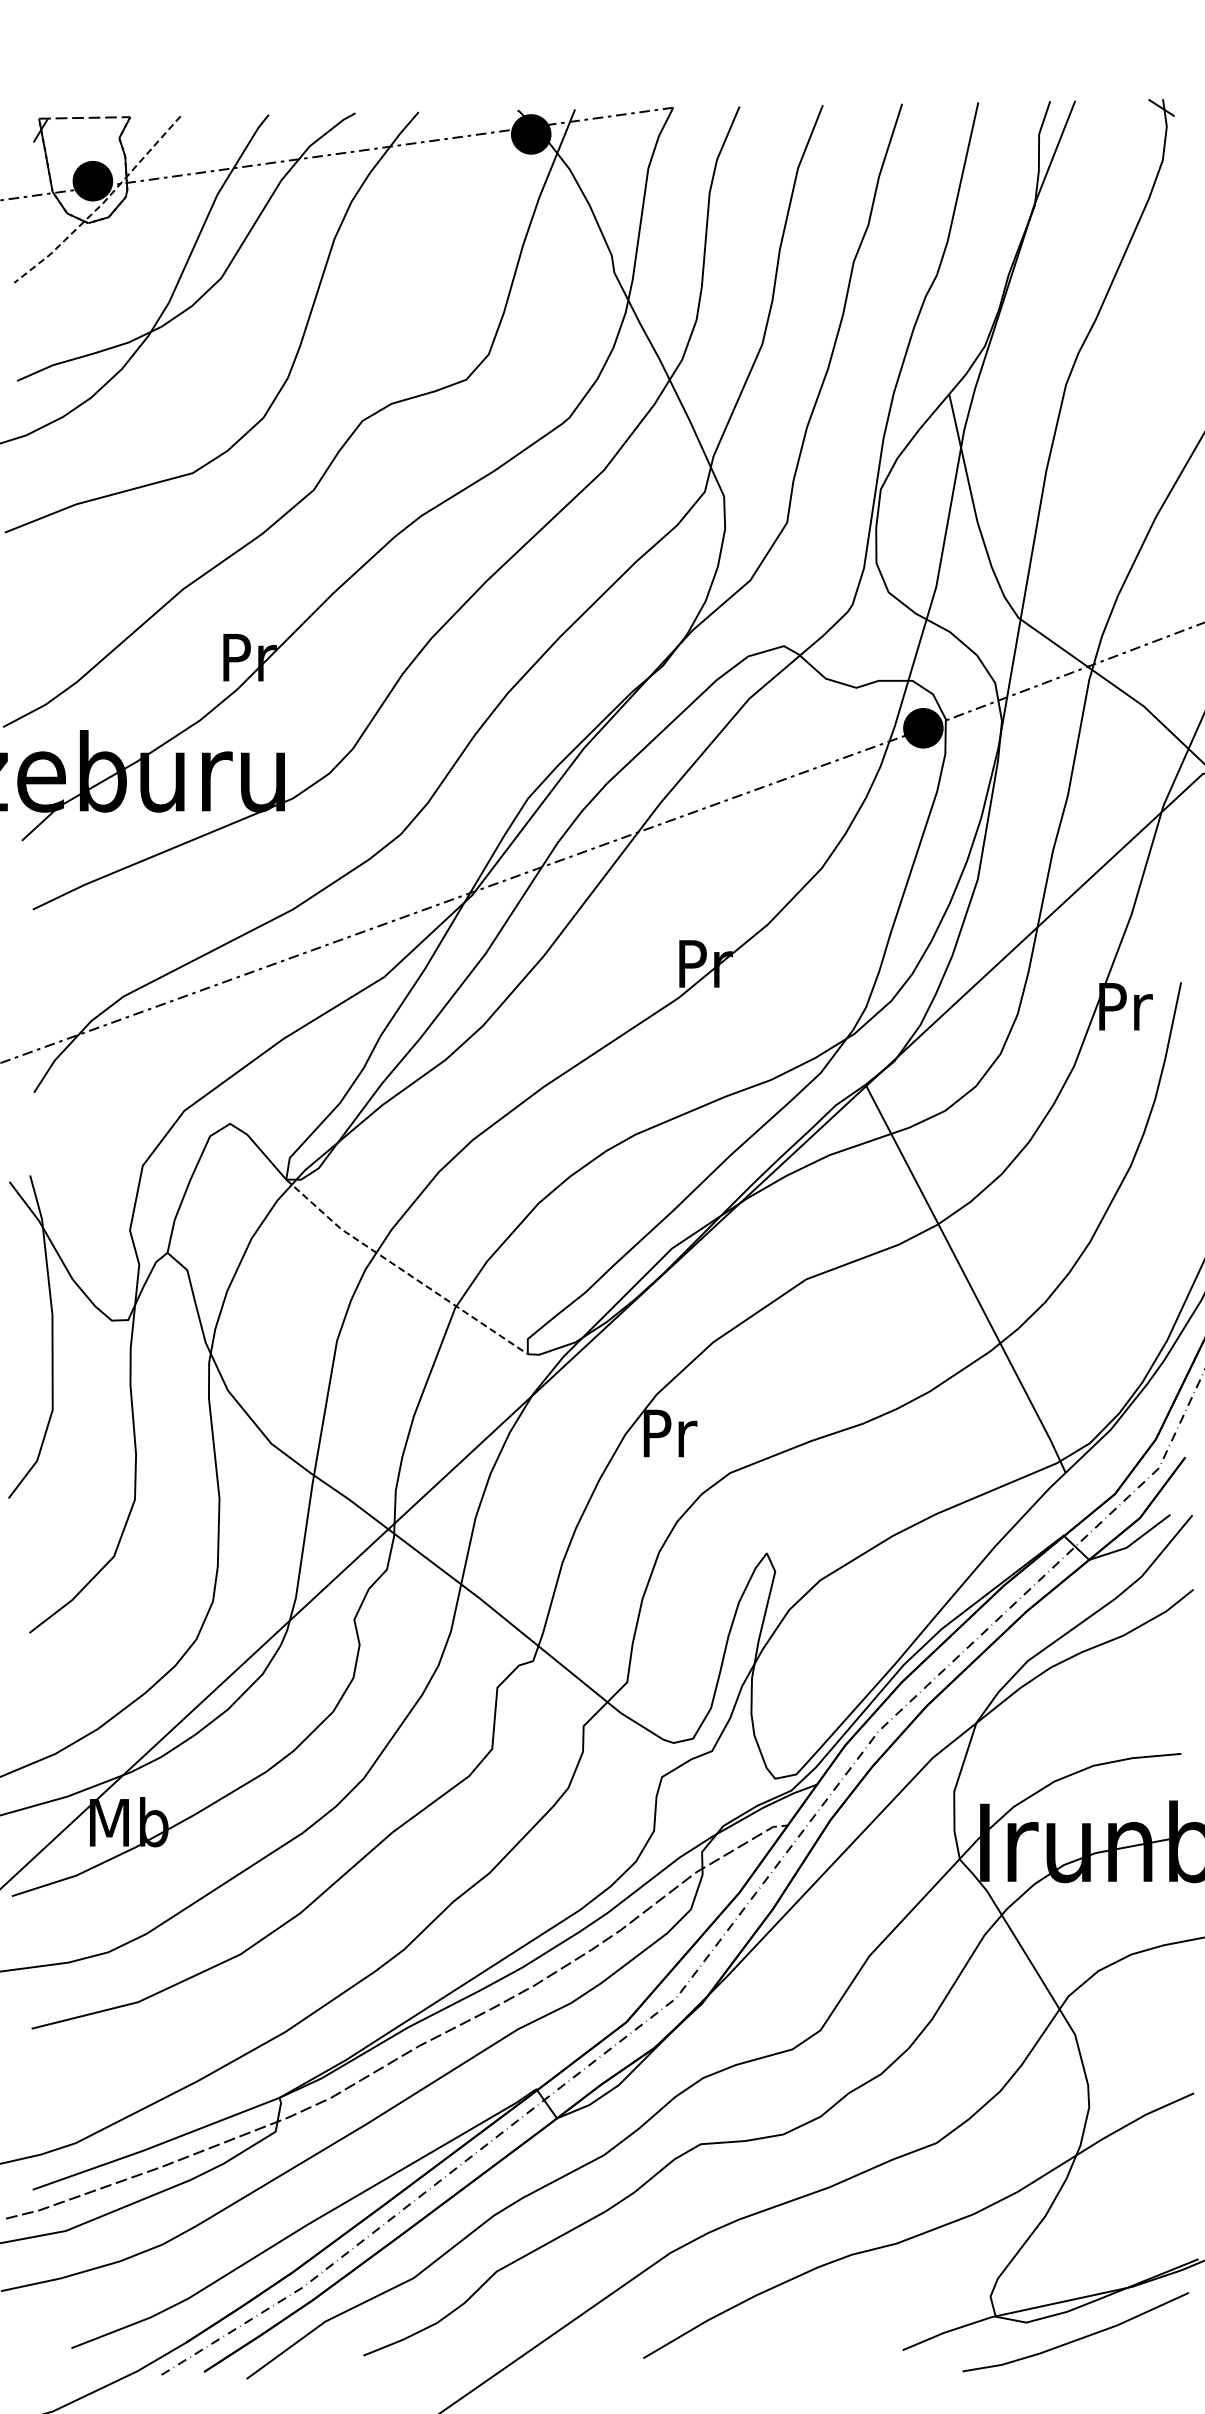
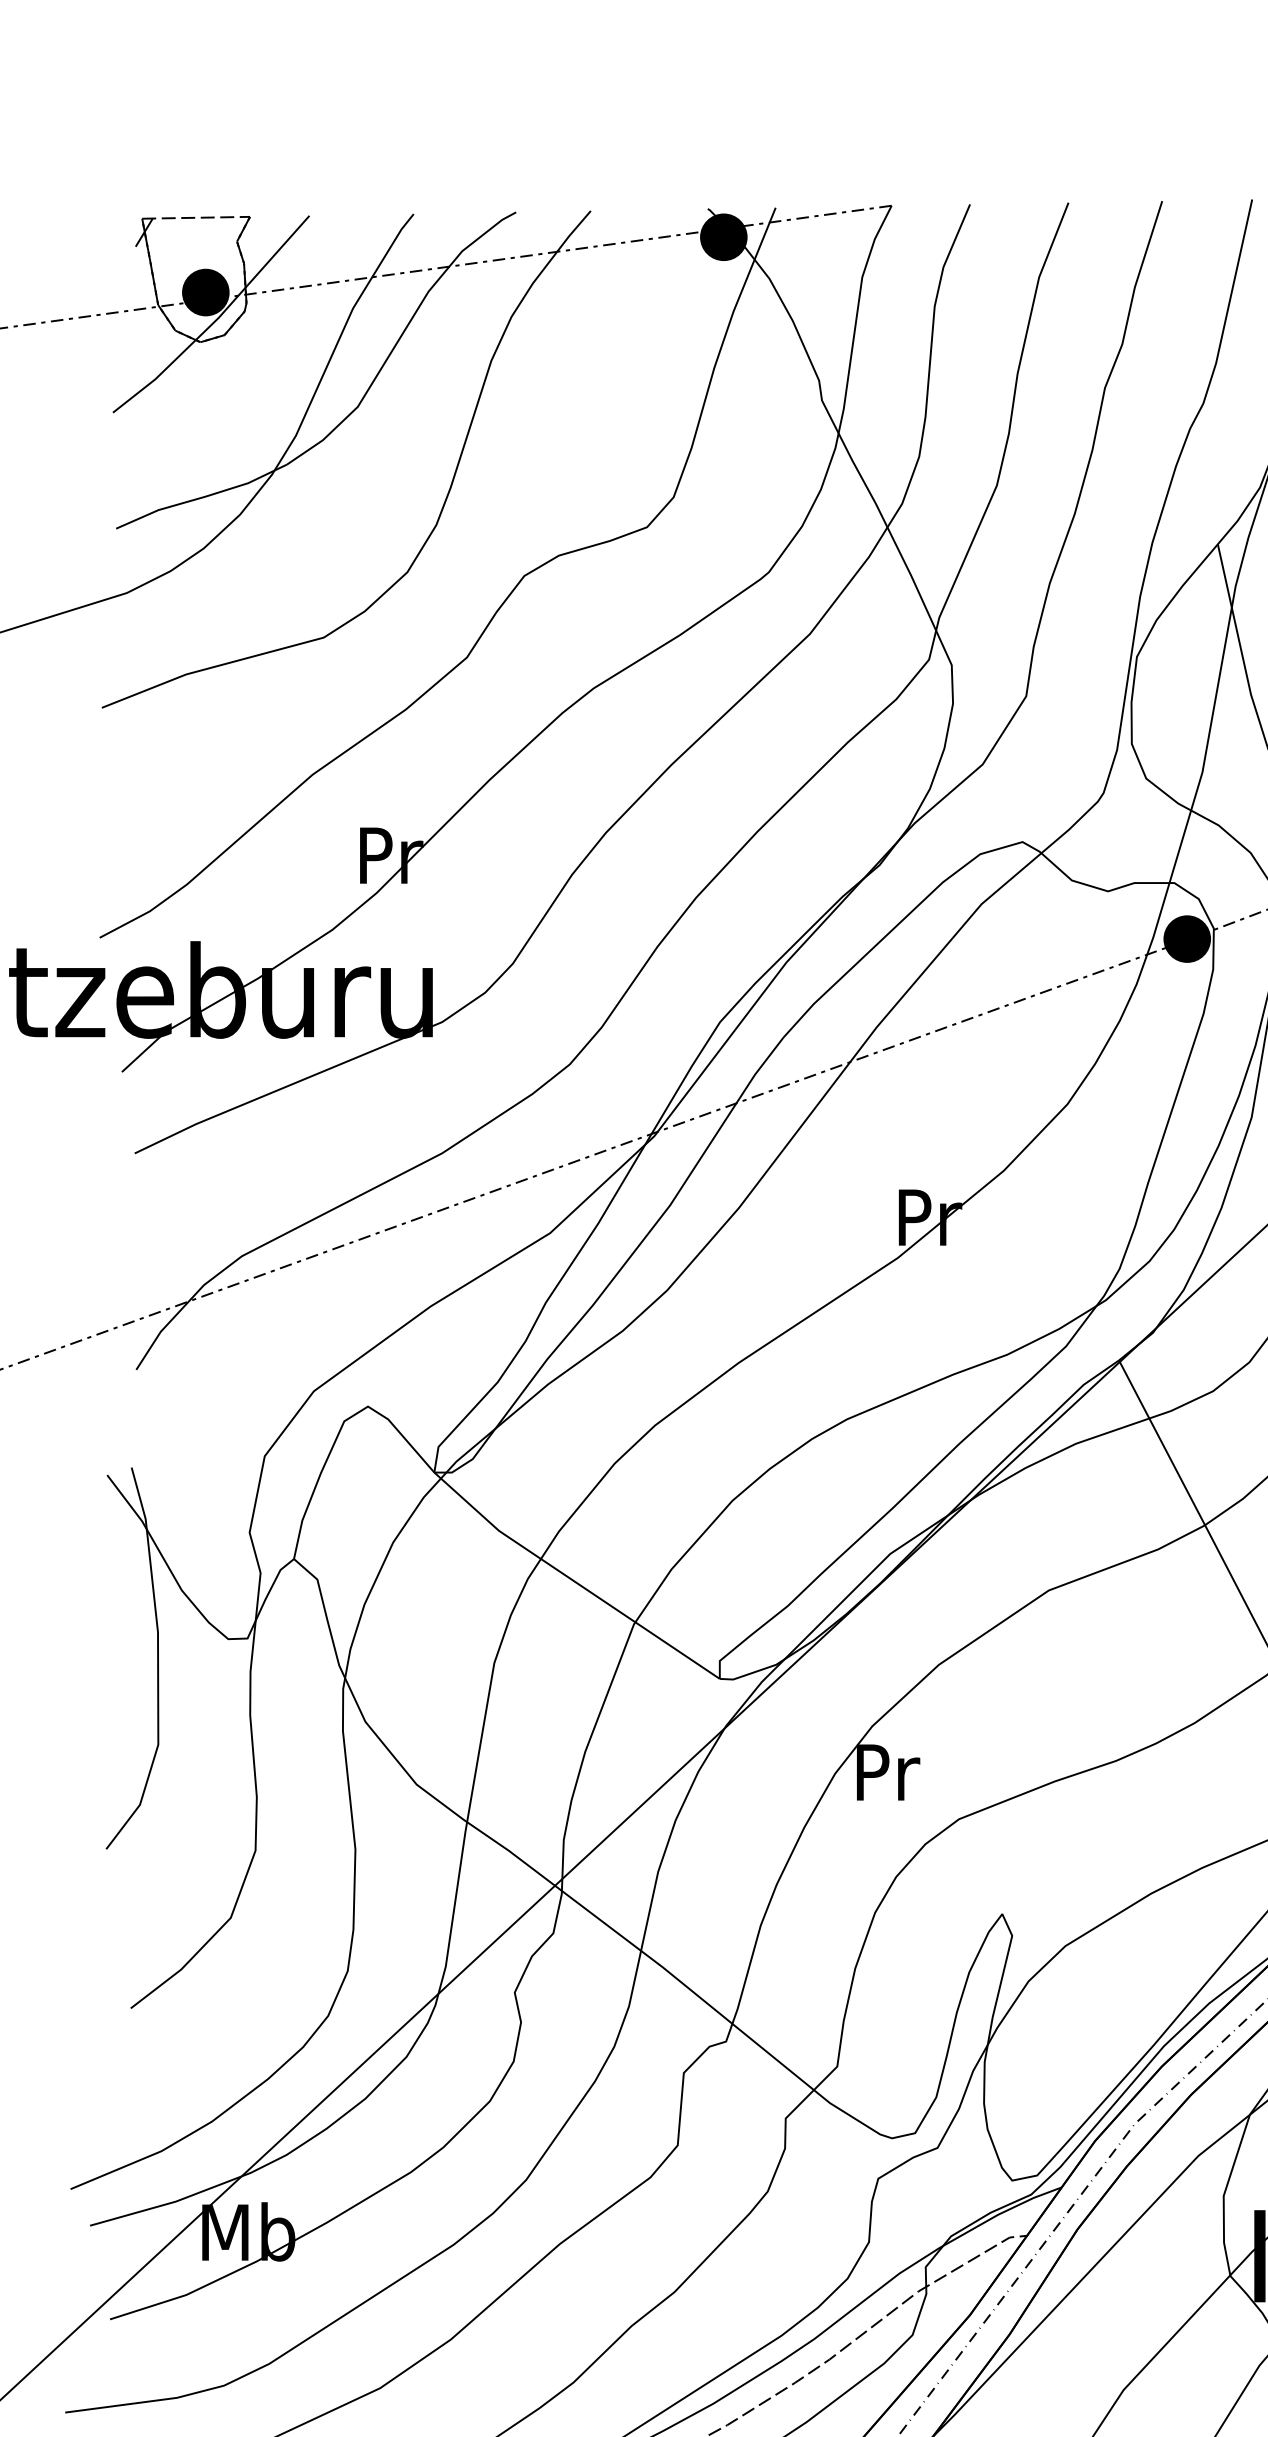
line: (101, 204) -> (215, 320), dashed -> solid
line: (403, 1270) -> (572, 1579), dashed -> solid

